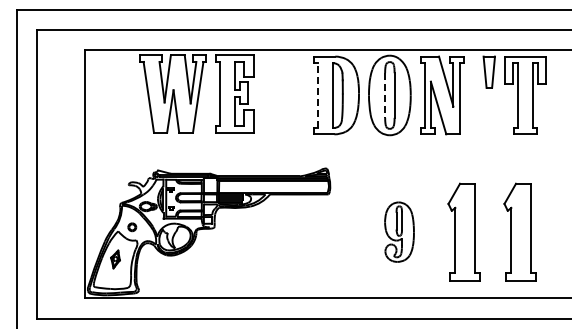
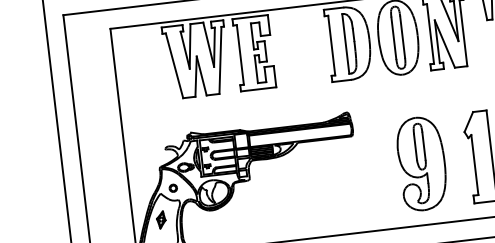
line: (318, 95) -> (331, 45), dashed -> solid
line: (385, 96) -> (394, 39), dashed -> solid
part: (399, 231) -> (422, 163), size x1.67

